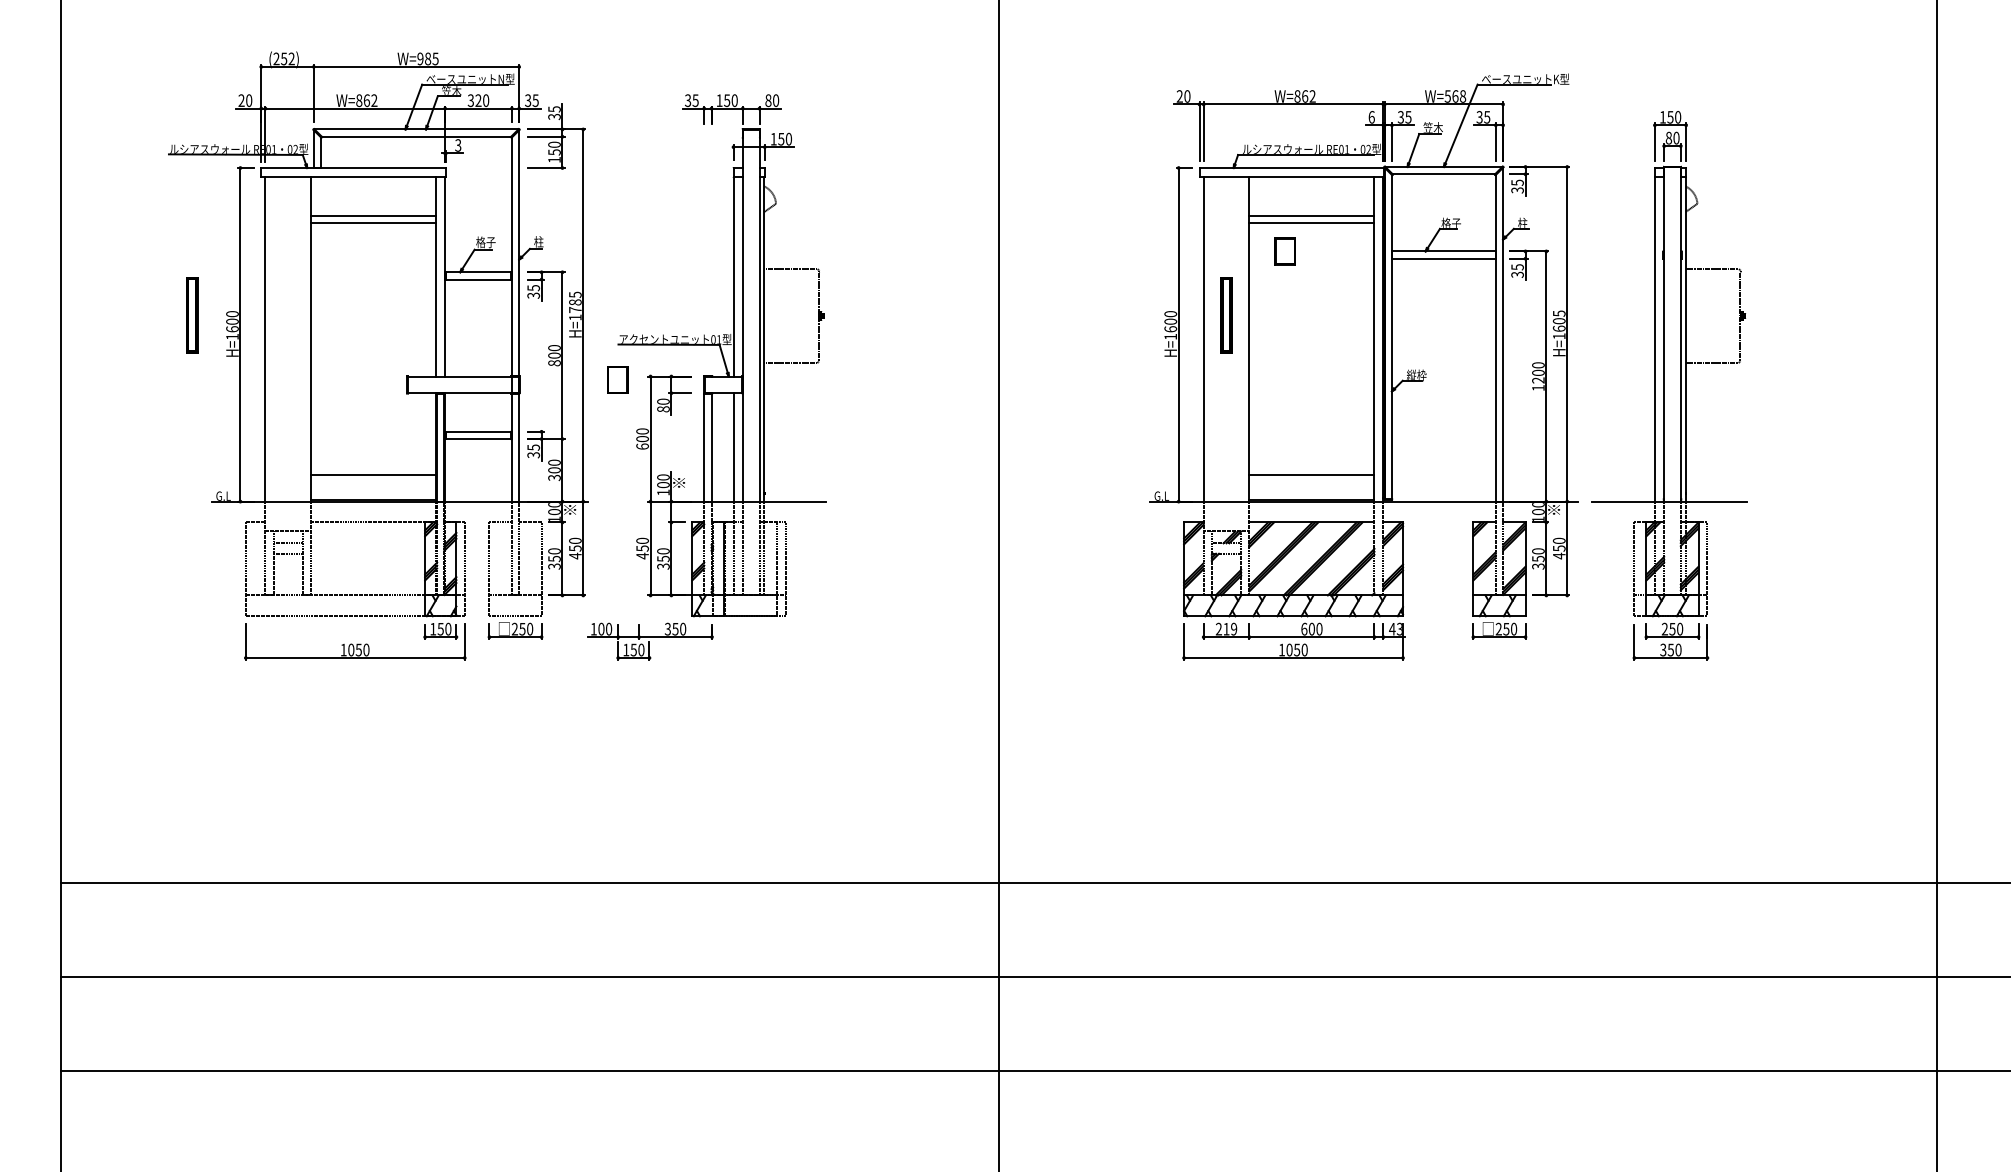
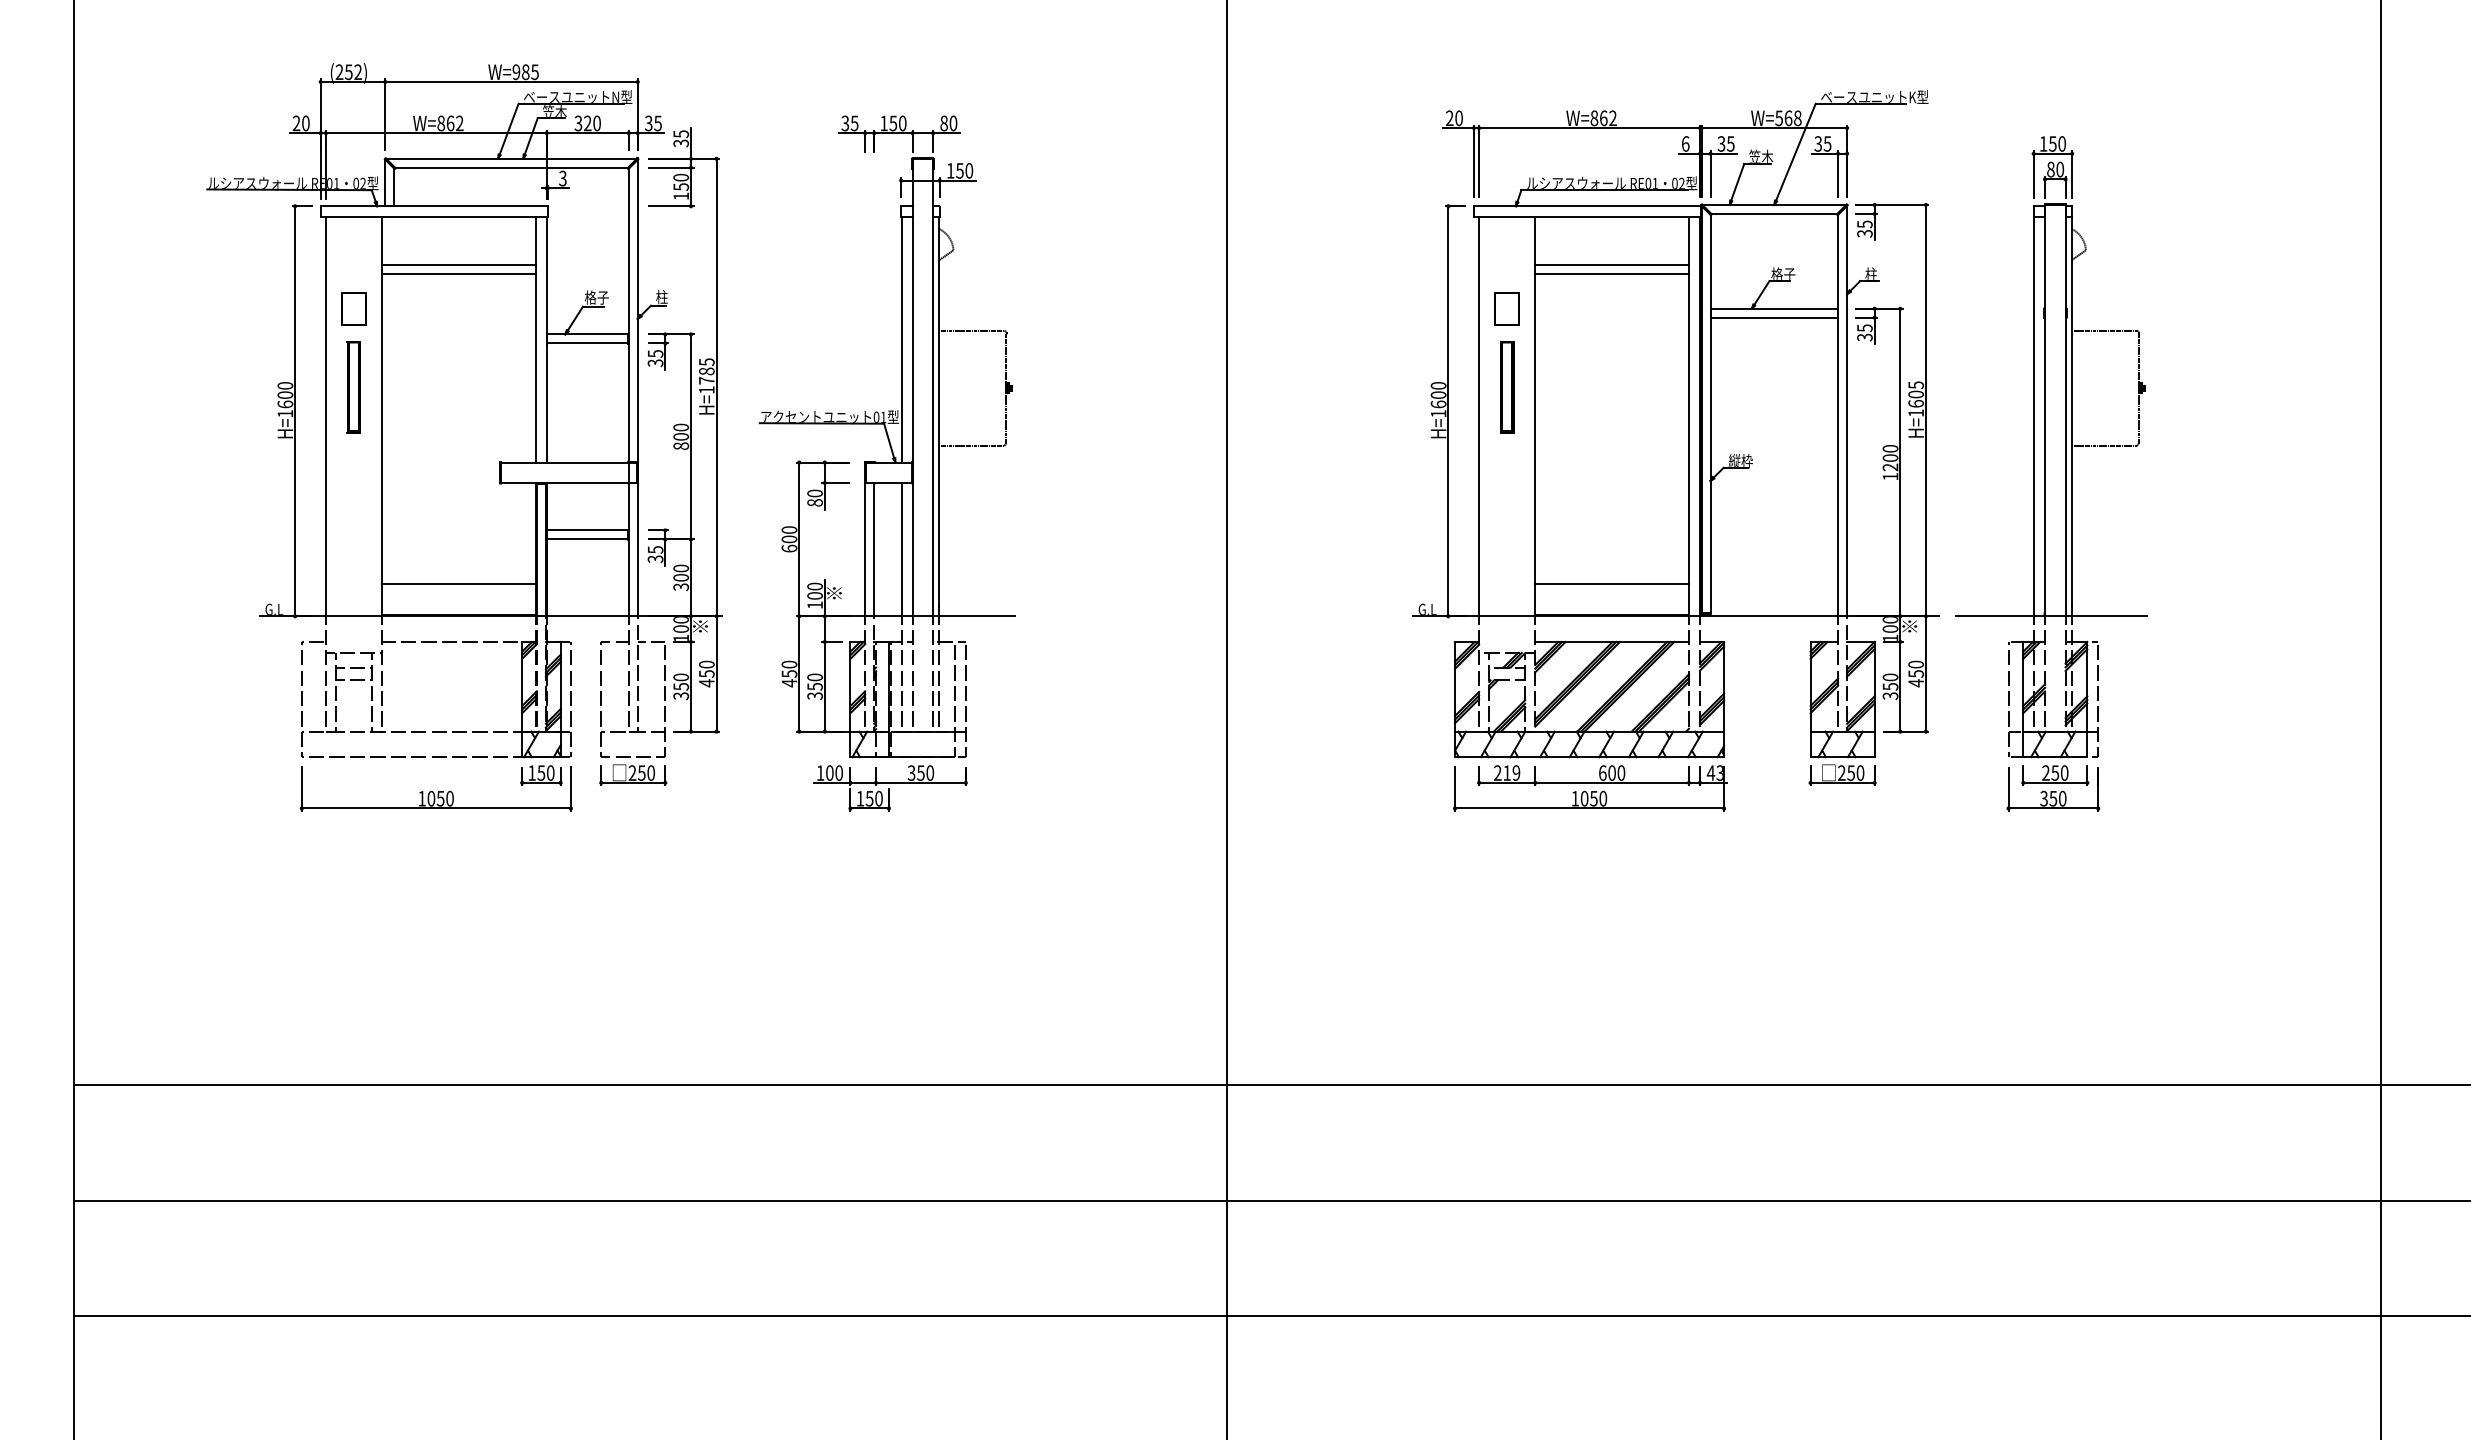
part: (1284, 251) -> (1506, 308), moved
part: (191, 315) -> (353, 387), moved
part: (617, 379) -> (353, 308), moved
part: (650, 641) -> (890, 788), moved

